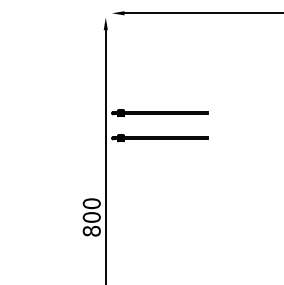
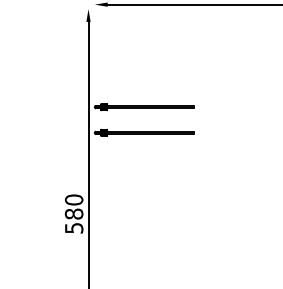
text: (91, 224) -> (73, 221), 800 -> 580

